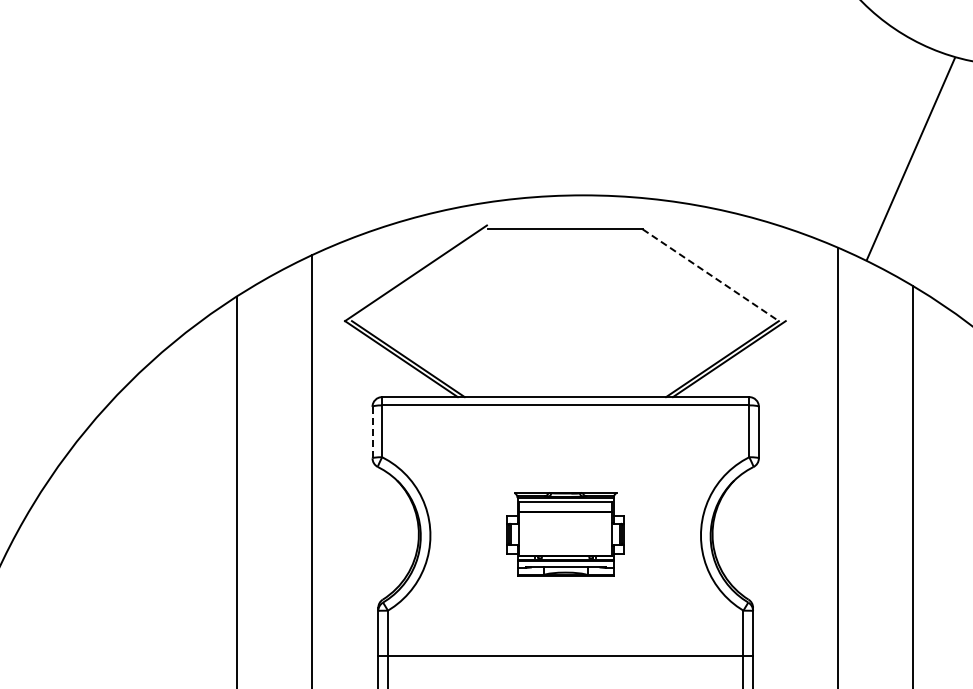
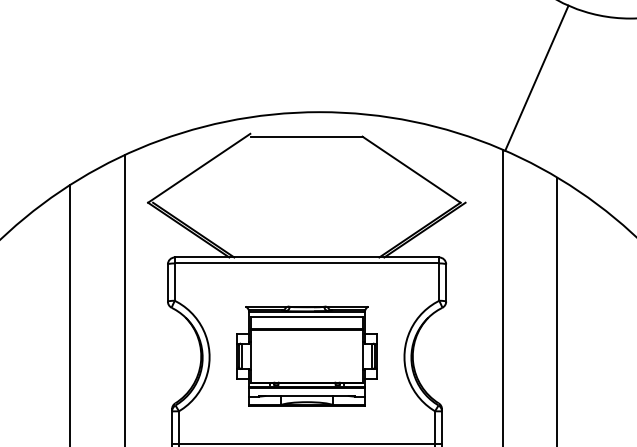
line: (910, 159) -> (536, 78), moved
line: (711, 275) -> (412, 169), dashed -> solid
line: (372, 432) -> (167, 282), dashed -> solid
part: (565, 534) -> (306, 356), size x1.67

